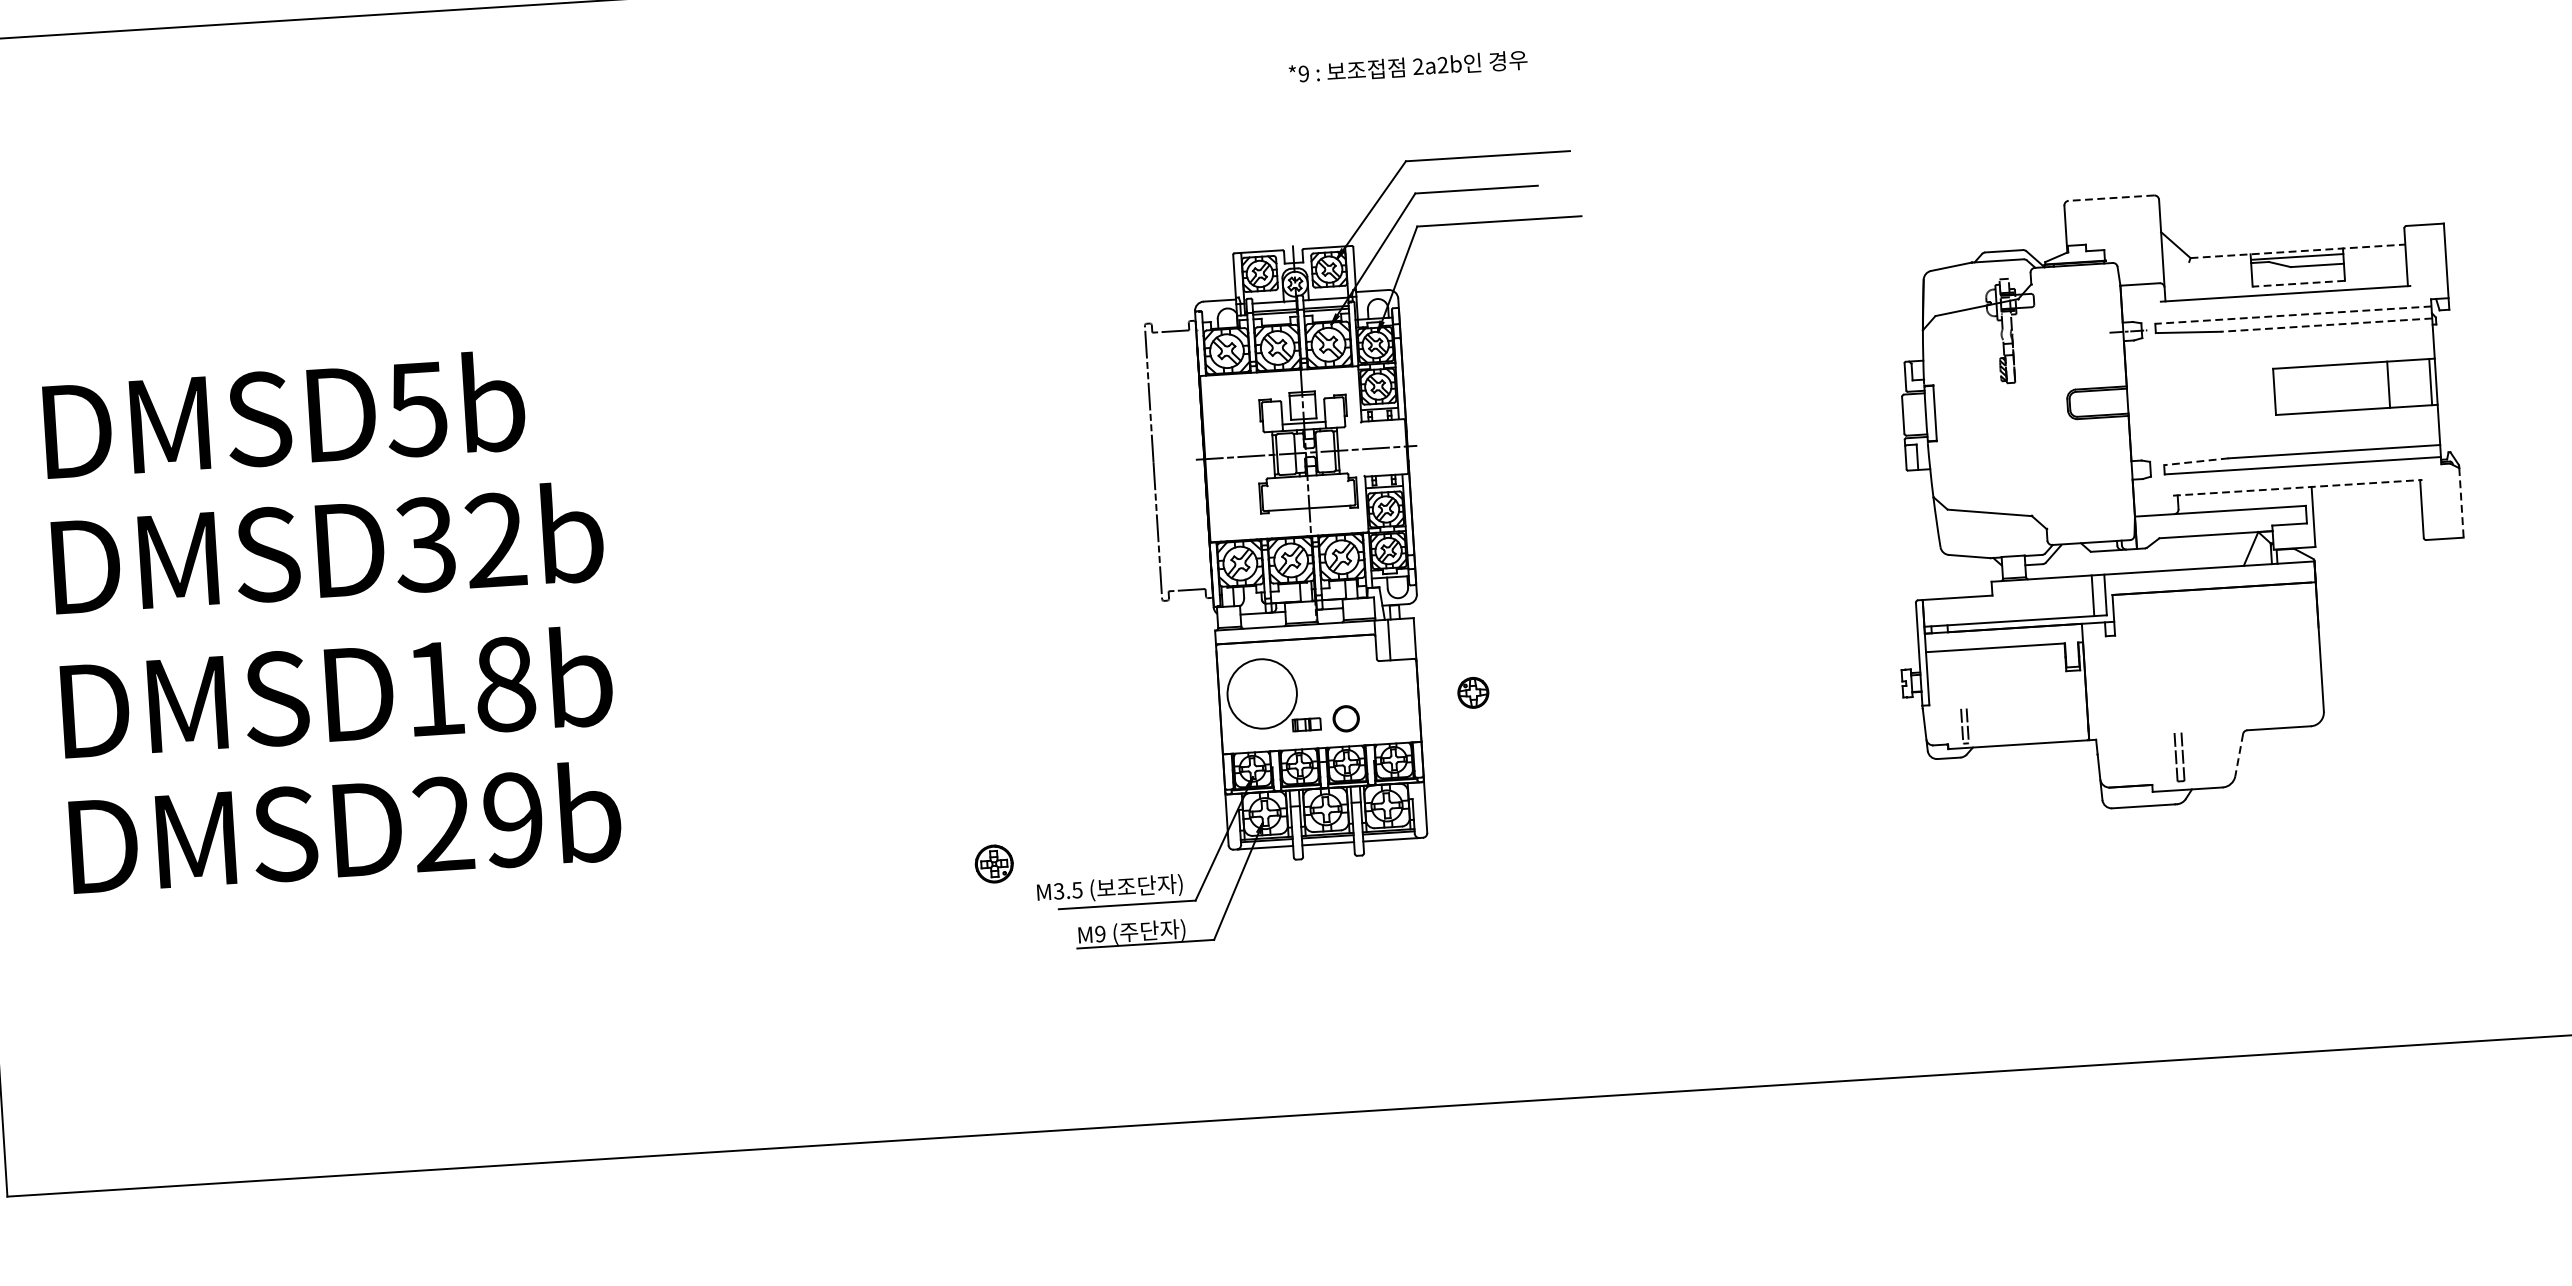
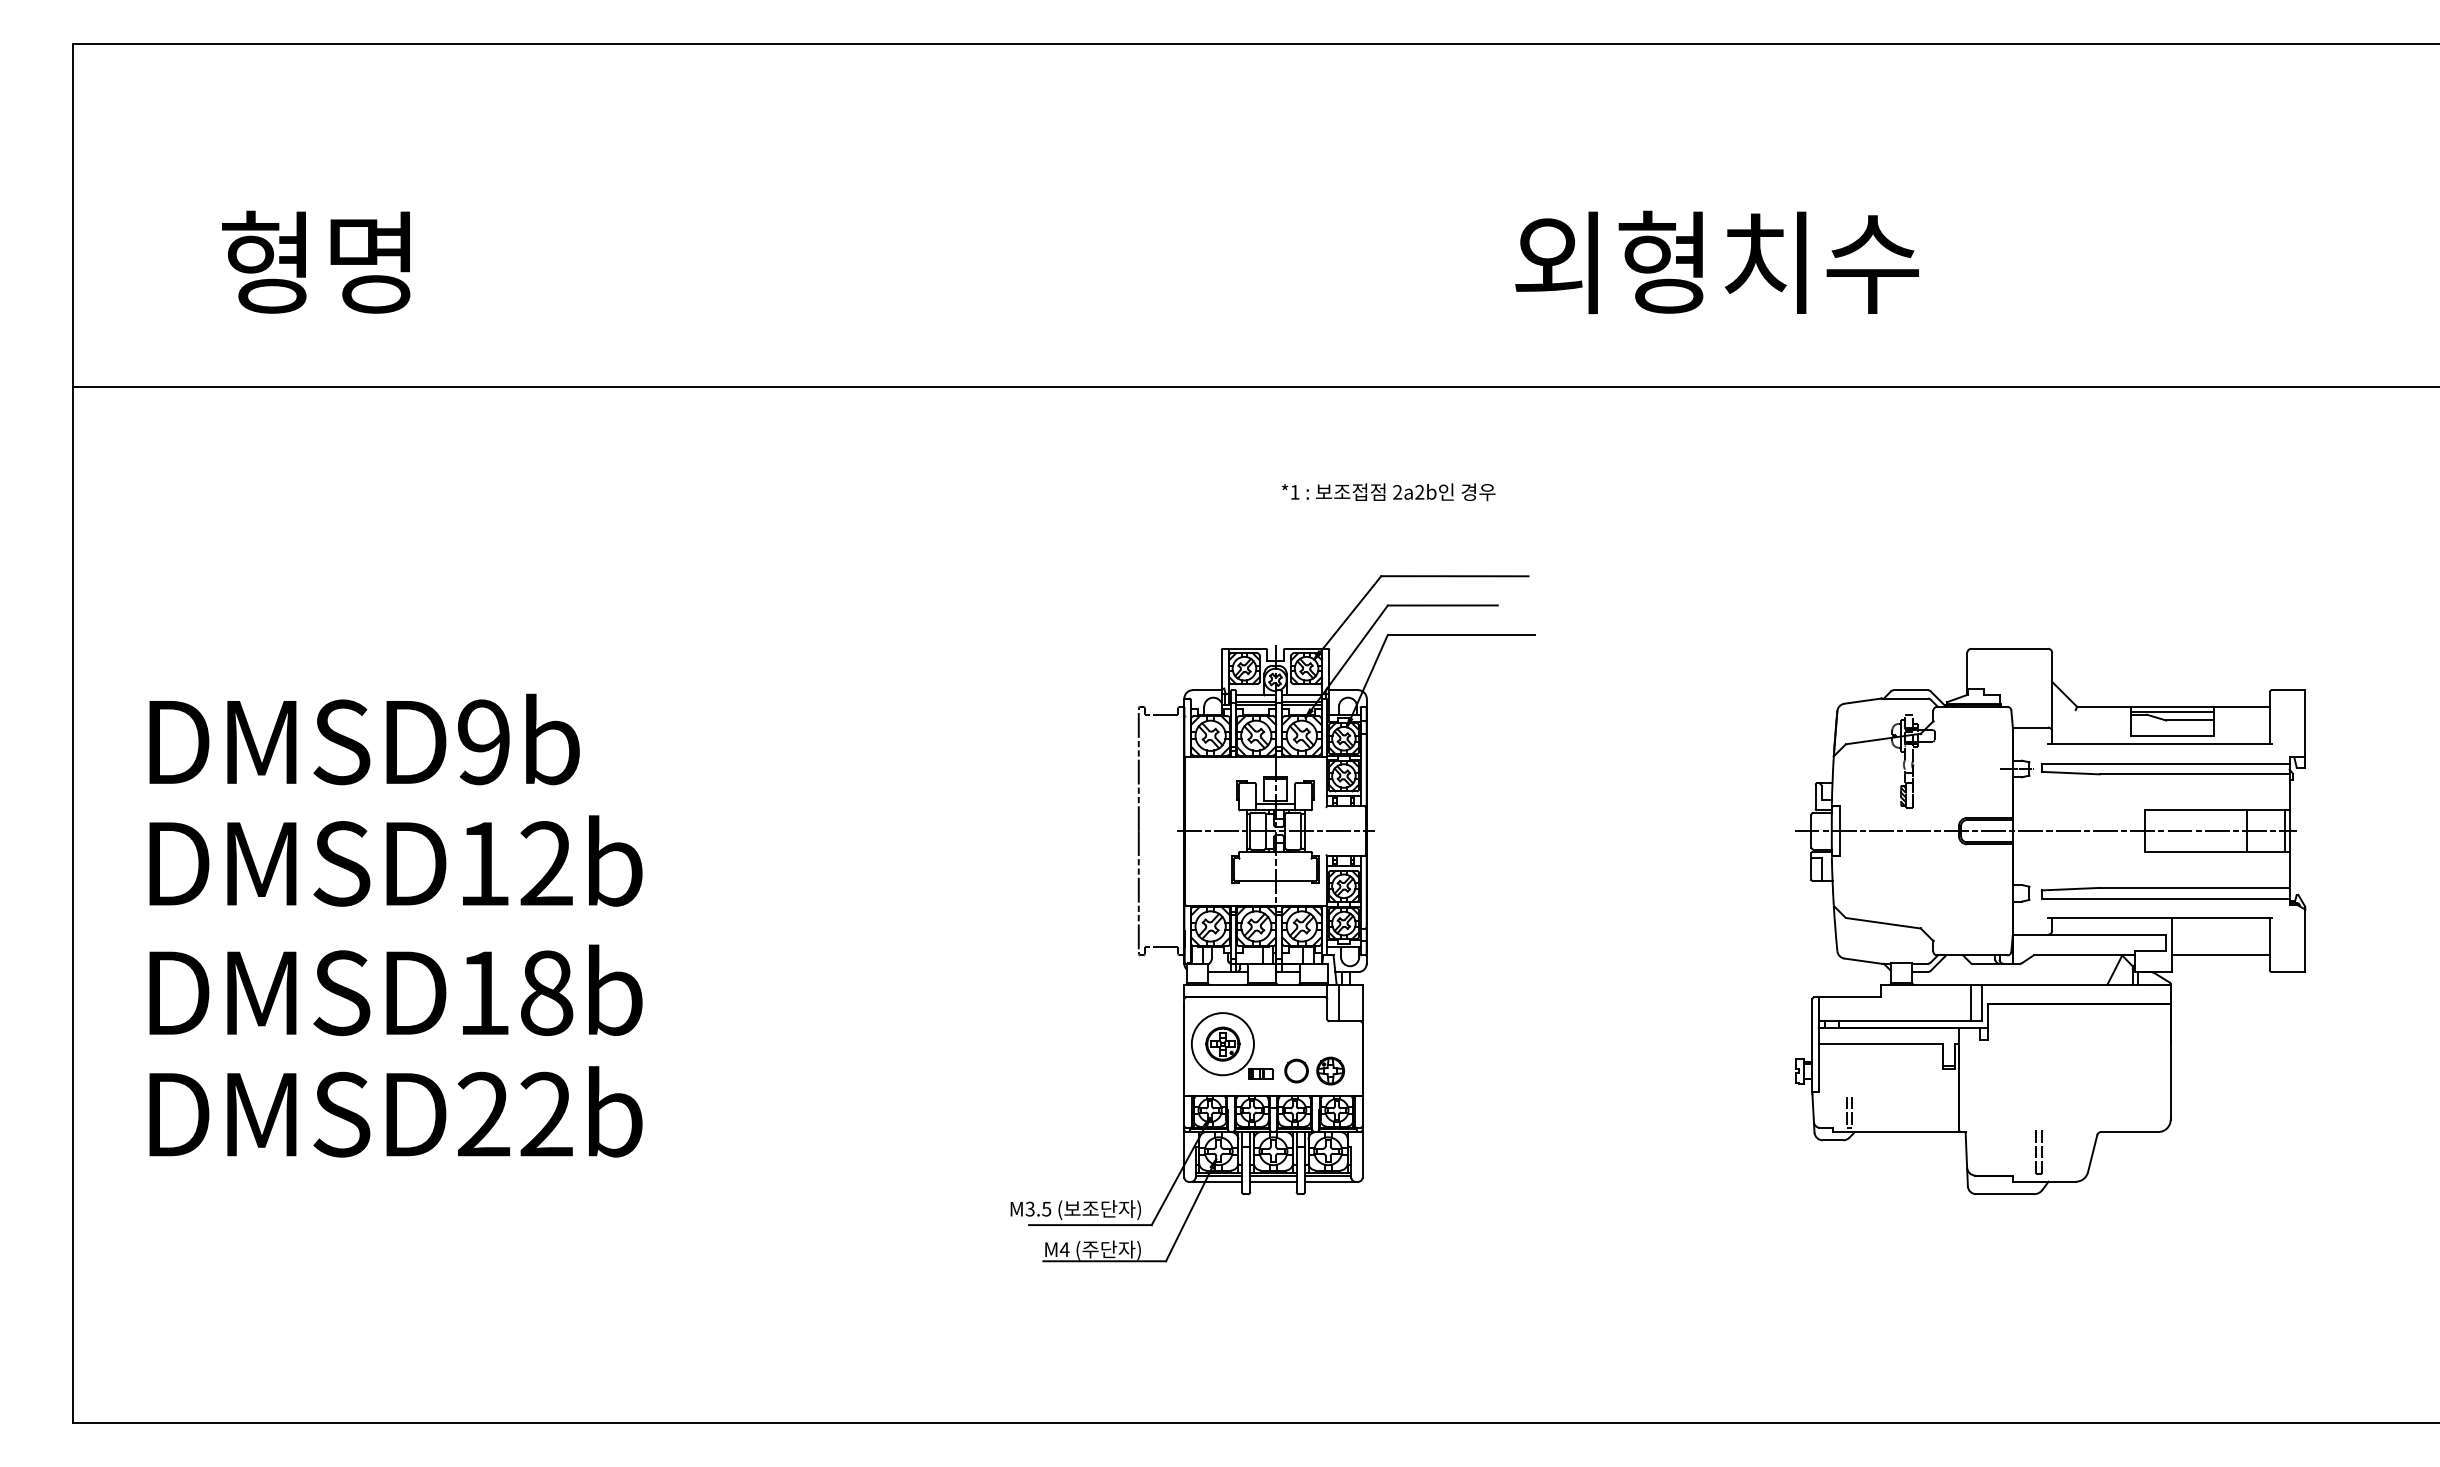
text: (1303, 74) -> (1294, 492), *9 -> *1
line: (2111, 197) -> (2009, 648), dashed -> solid
line: (2297, 250) -> (2173, 706), dashed -> solid
line: (2297, 283) -> (2171, 735), dashed -> solid
line: (2293, 315) -> (2165, 763), dashed -> solid
line: (2326, 325) -> (2194, 774), dashed -> solid
line: (2164, 399) -> (2045, 831), added
text: (415, 409) -> (482, 742), DMSD5b -> DMSD9b
line: (2196, 462) -> (2070, 889), dashed -> solid
line: (2297, 488) -> (2159, 918), dashed -> solid
line: (2461, 503) -> (2305, 941), dashed -> solid
line: (2367, 525) -> (2220, 955), added
text: (424, 544) -> (482, 863), DMSD32b -> DMSD12b
part: (1473, 692) -> (1330, 1070), moved
line: (2239, 755) -> (2092, 1154), dashed -> solid
text: (513, 819) -> (546, 1114), DMSD29b -> DMSD22b
part: (993, 863) -> (1222, 1043), moved
text: (1100, 933) -> (1064, 1249), M9 -> M4

